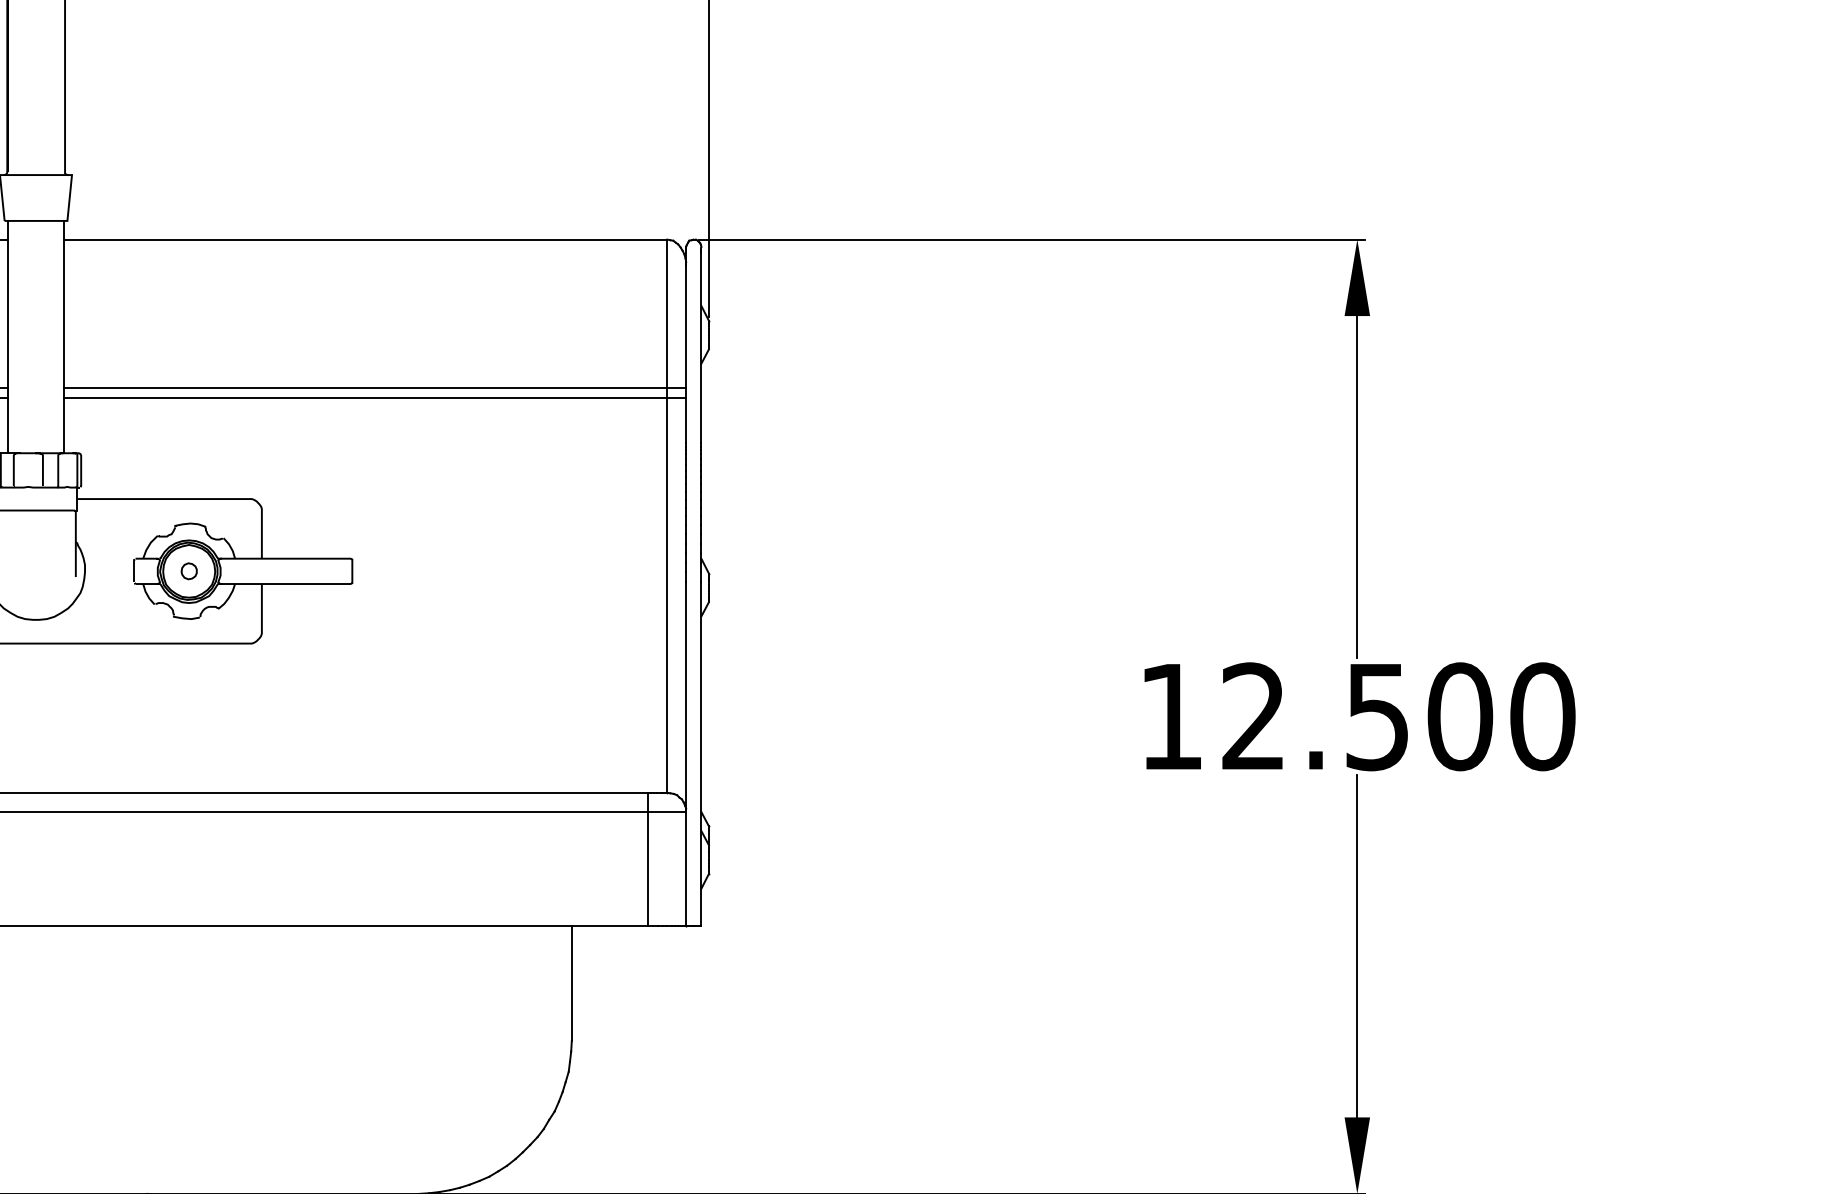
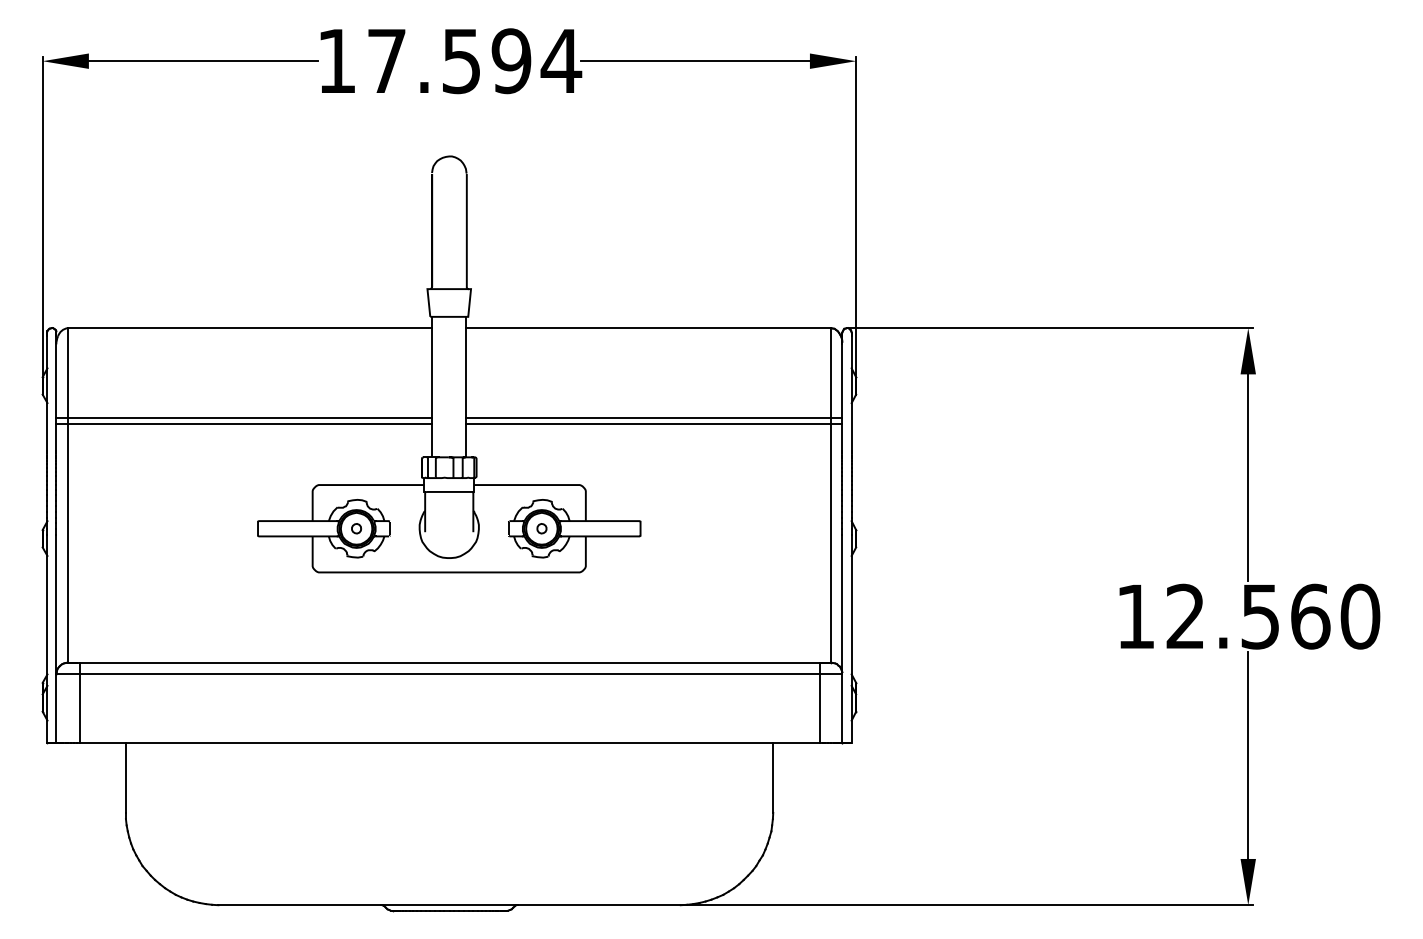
text: (1460, 716) -> (1310, 616), 12.500 -> 12.560

